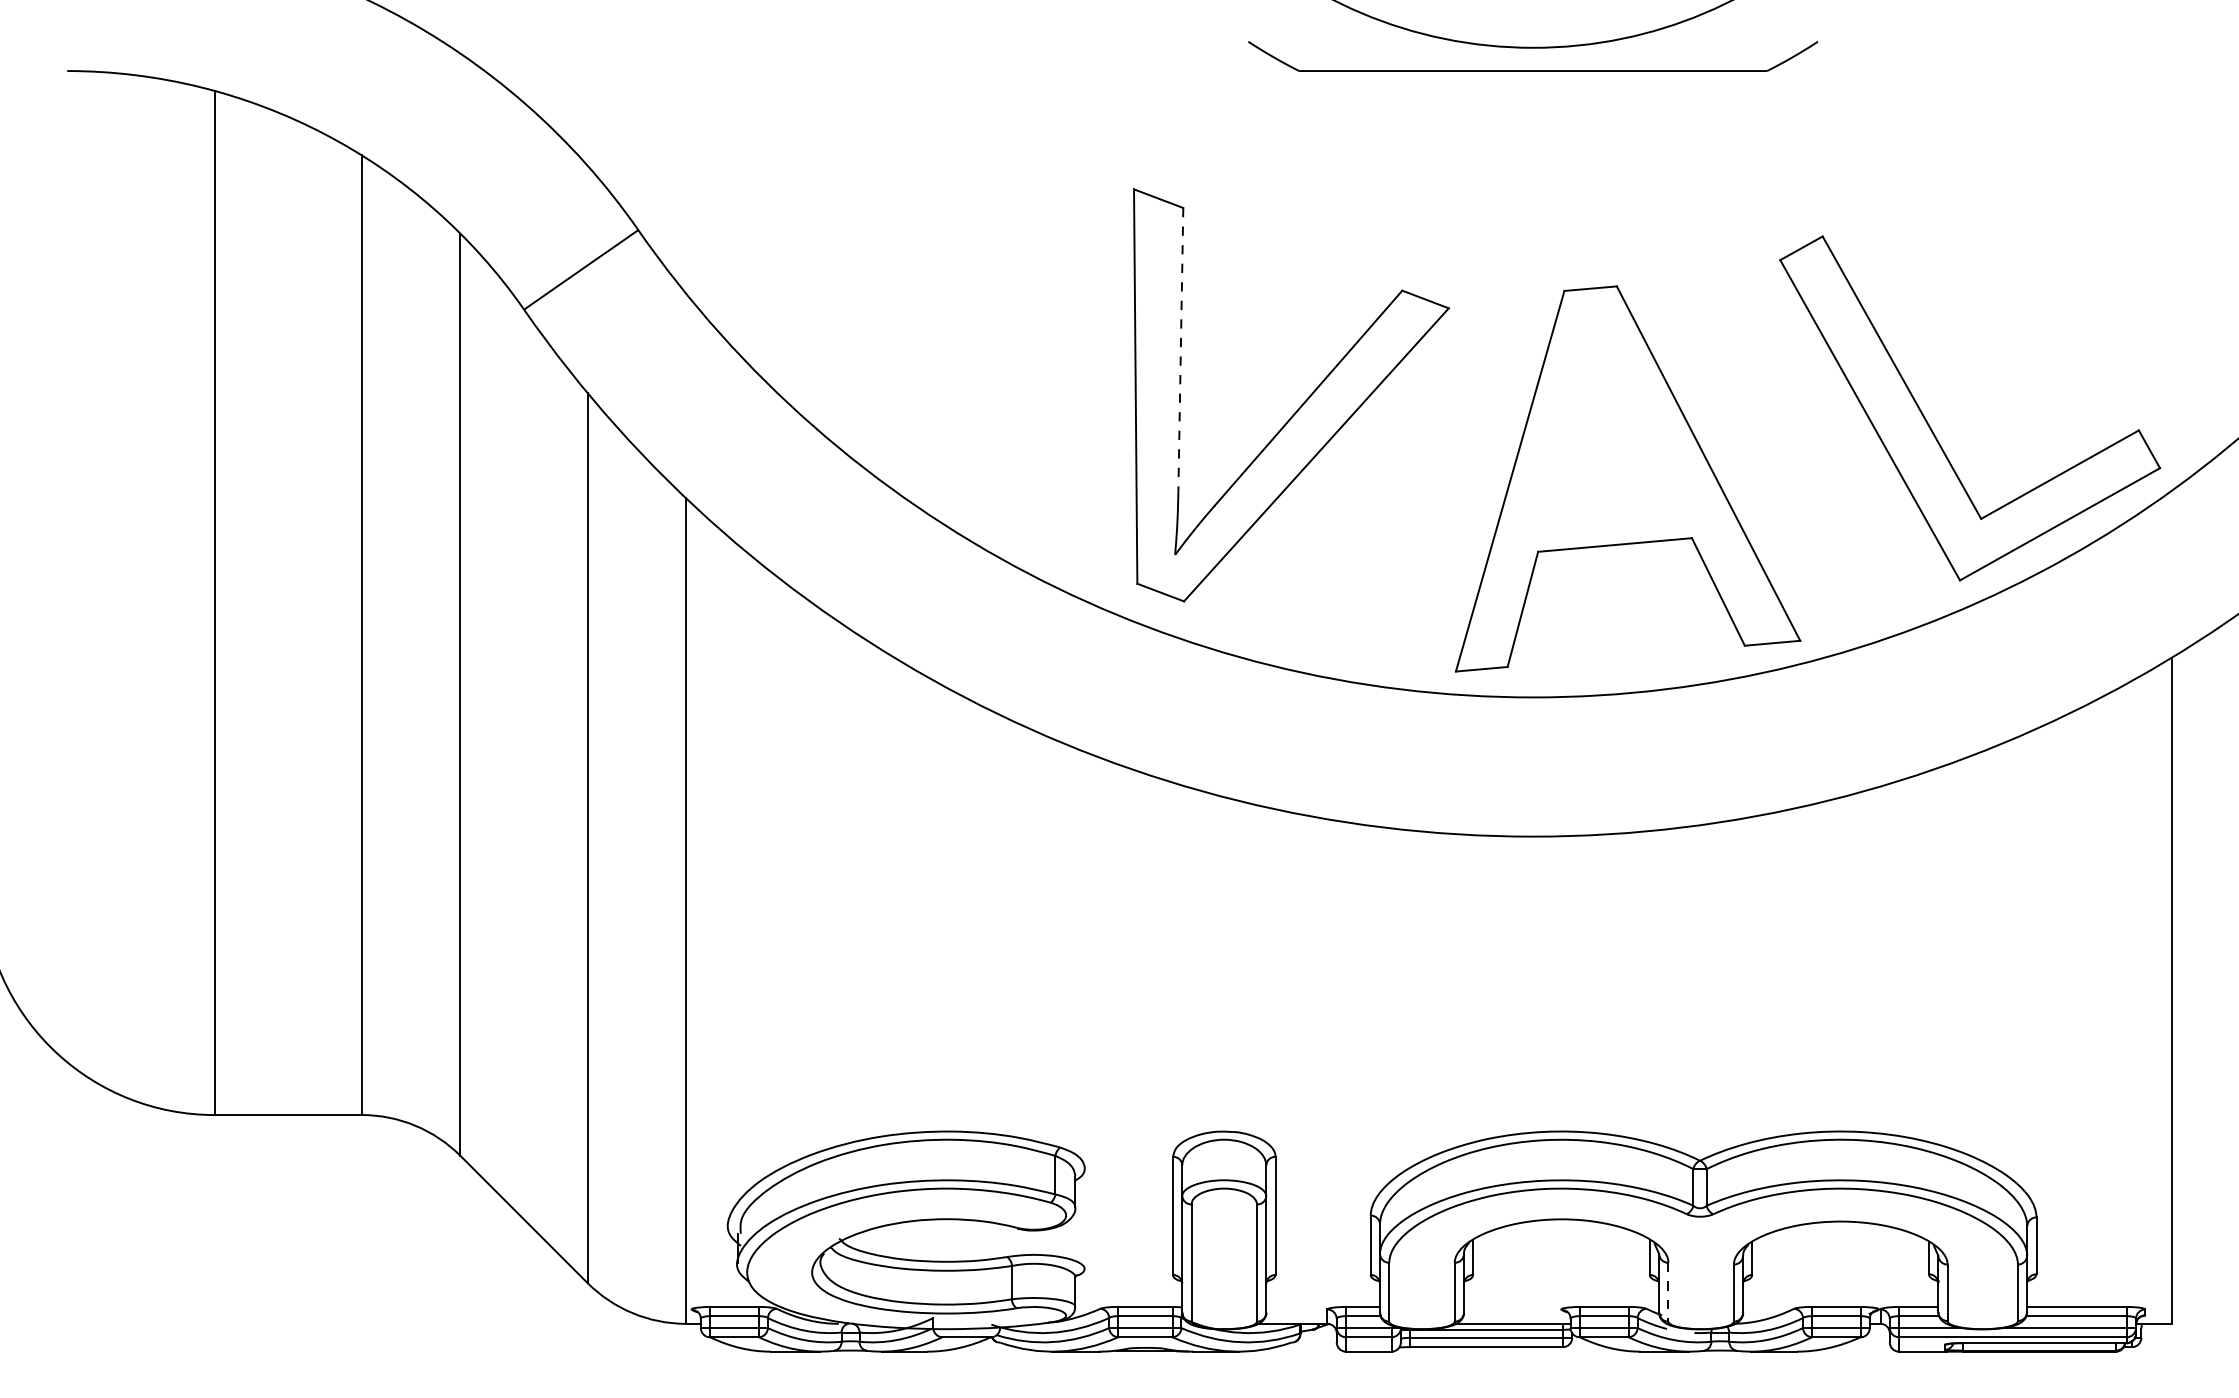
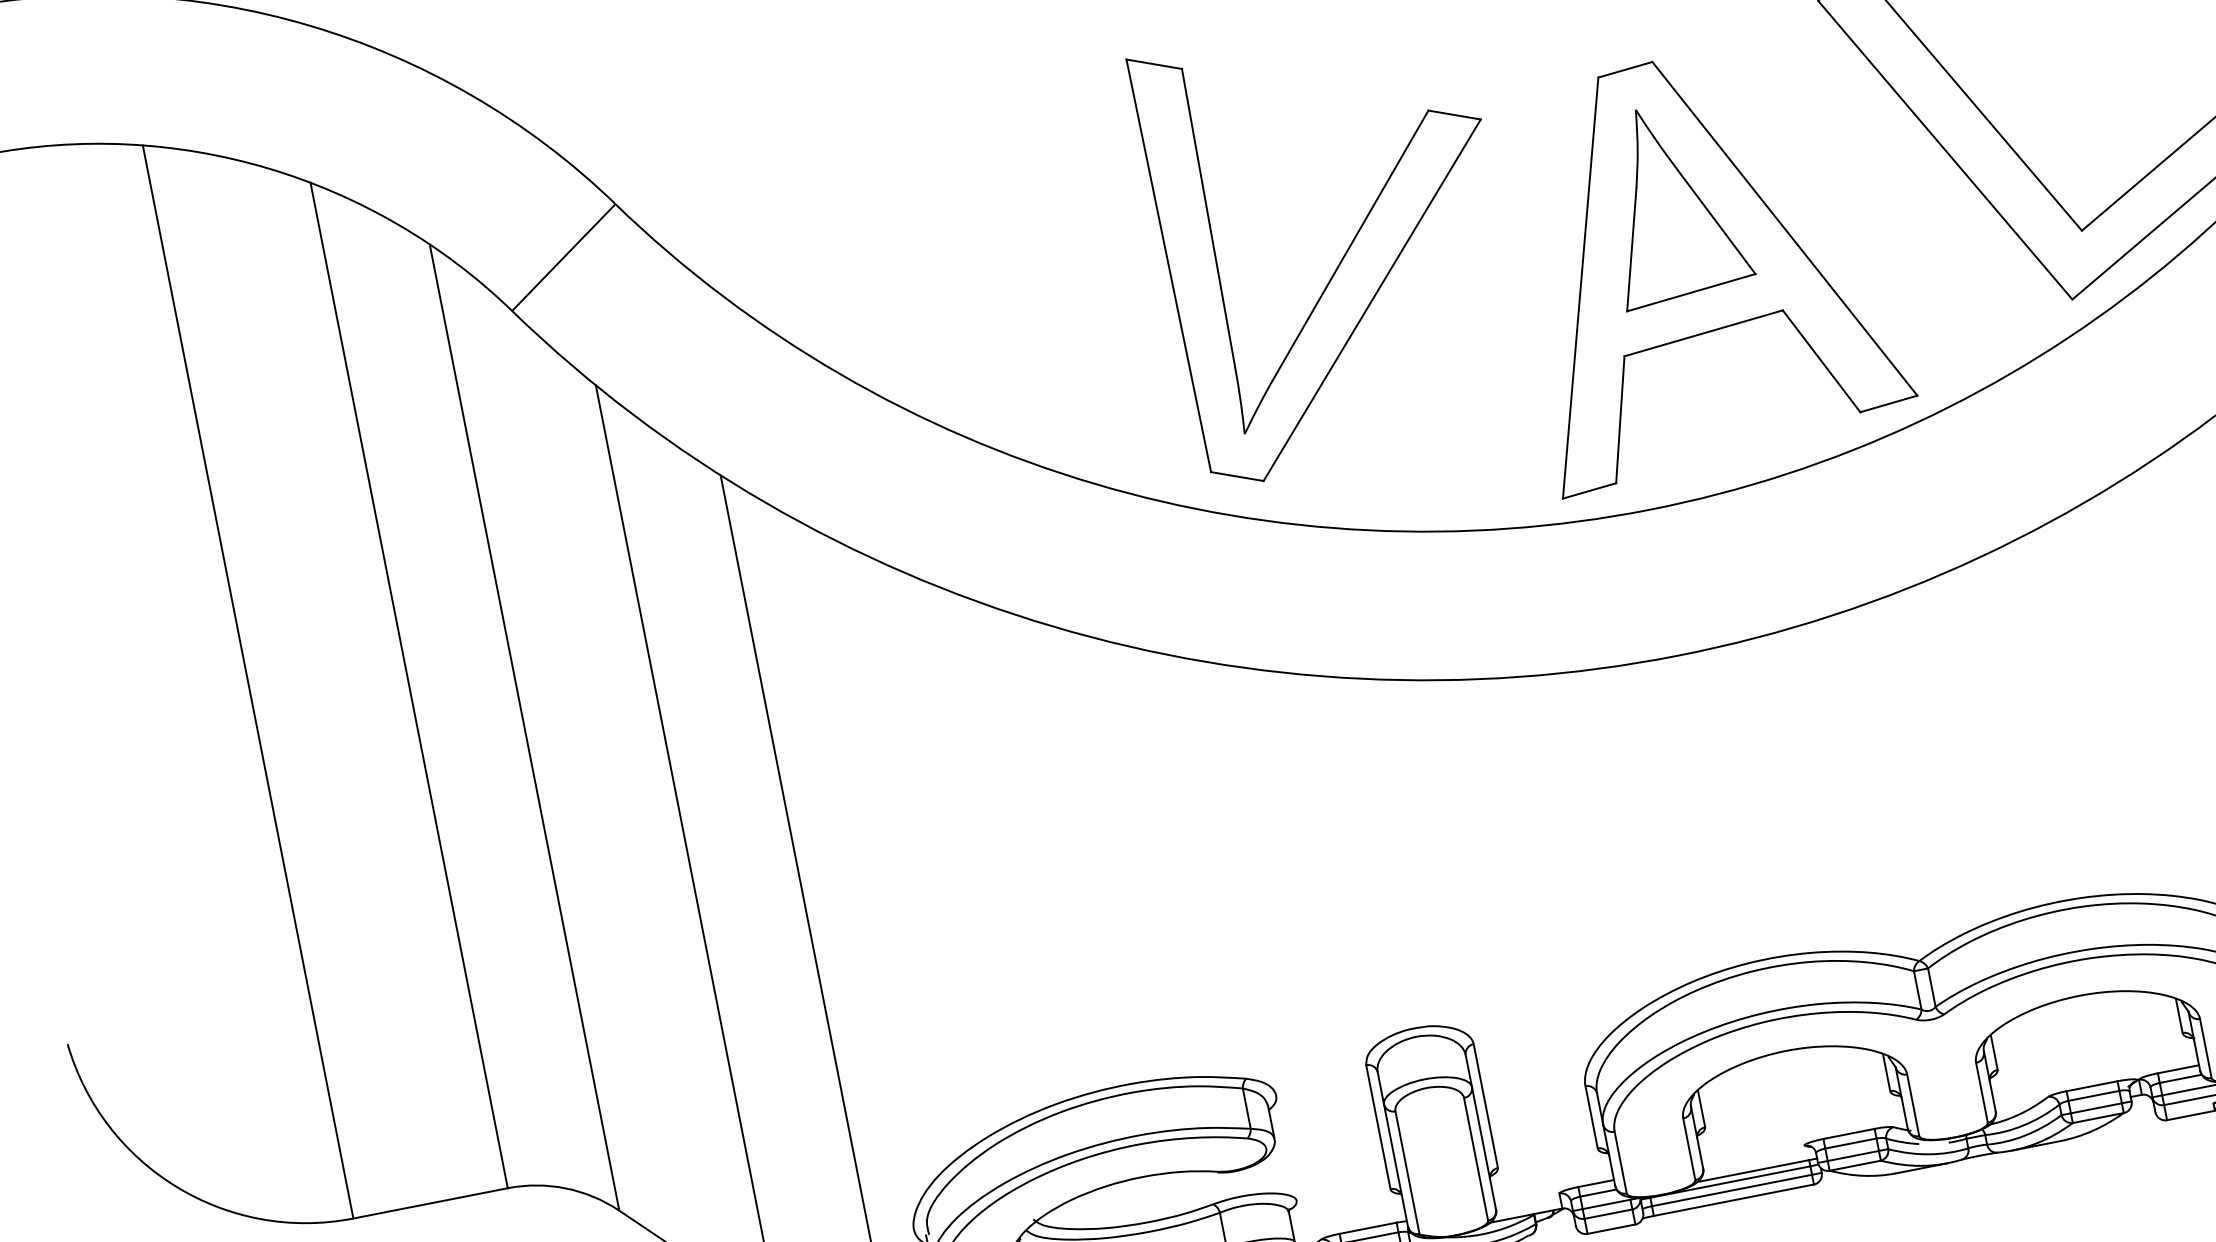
line: (1180, 349) -> (1208, 217), dashed -> solid
part: (1610, 419) -> (1673, 202), added
line: (1668, 1292) -> (1913, 1105), dashed -> solid

